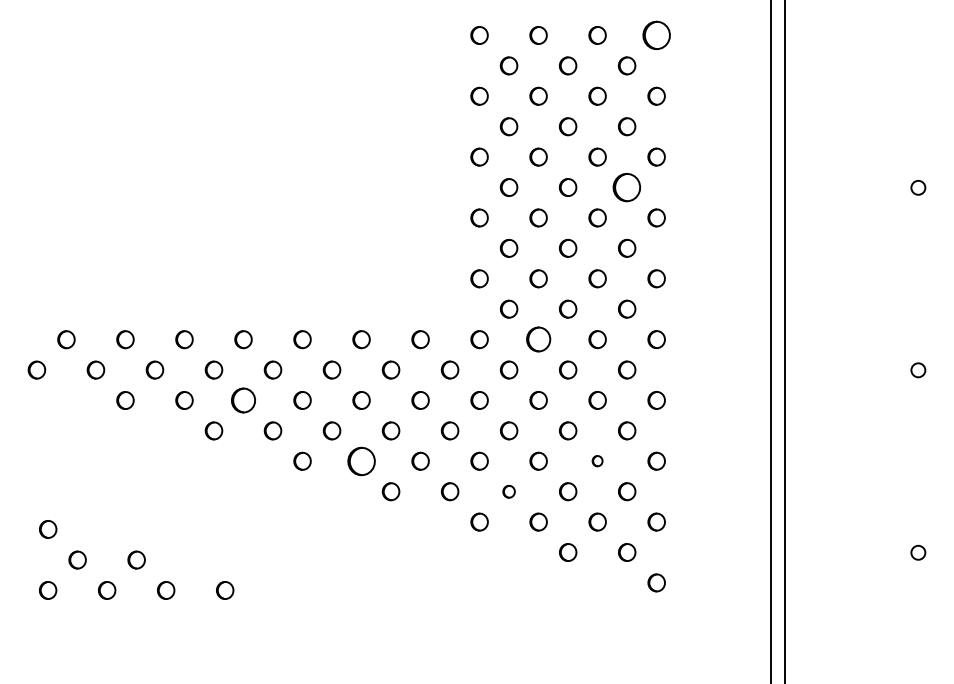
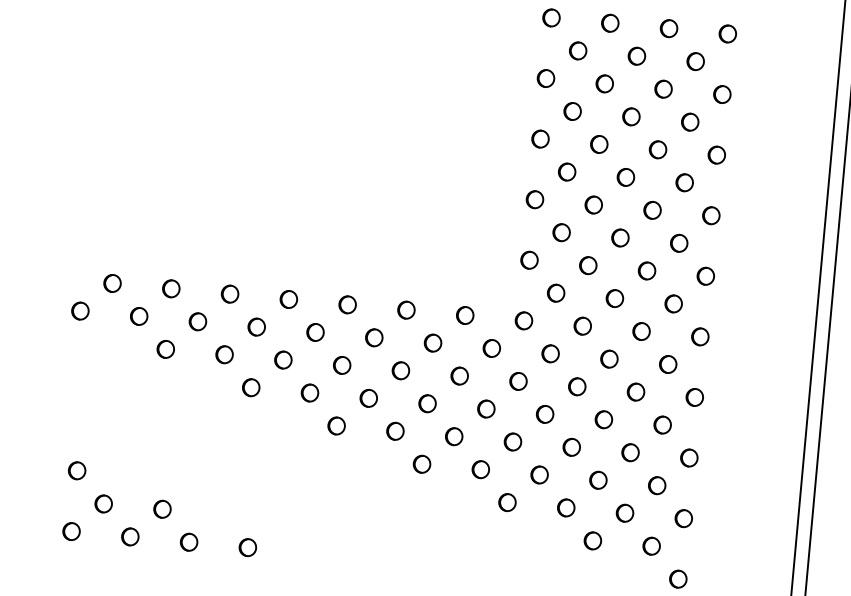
part: (656, 35) -> (727, 34), size x0.62
part: (627, 187) -> (685, 182), size x0.62
part: (538, 339) -> (582, 326), size x0.71
part: (243, 400) -> (283, 360), size x0.71
part: (361, 460) -> (395, 430), size x0.62
part: (597, 460) -> (630, 451), size x1.67
part: (508, 491) -> (539, 474), size x1.43

